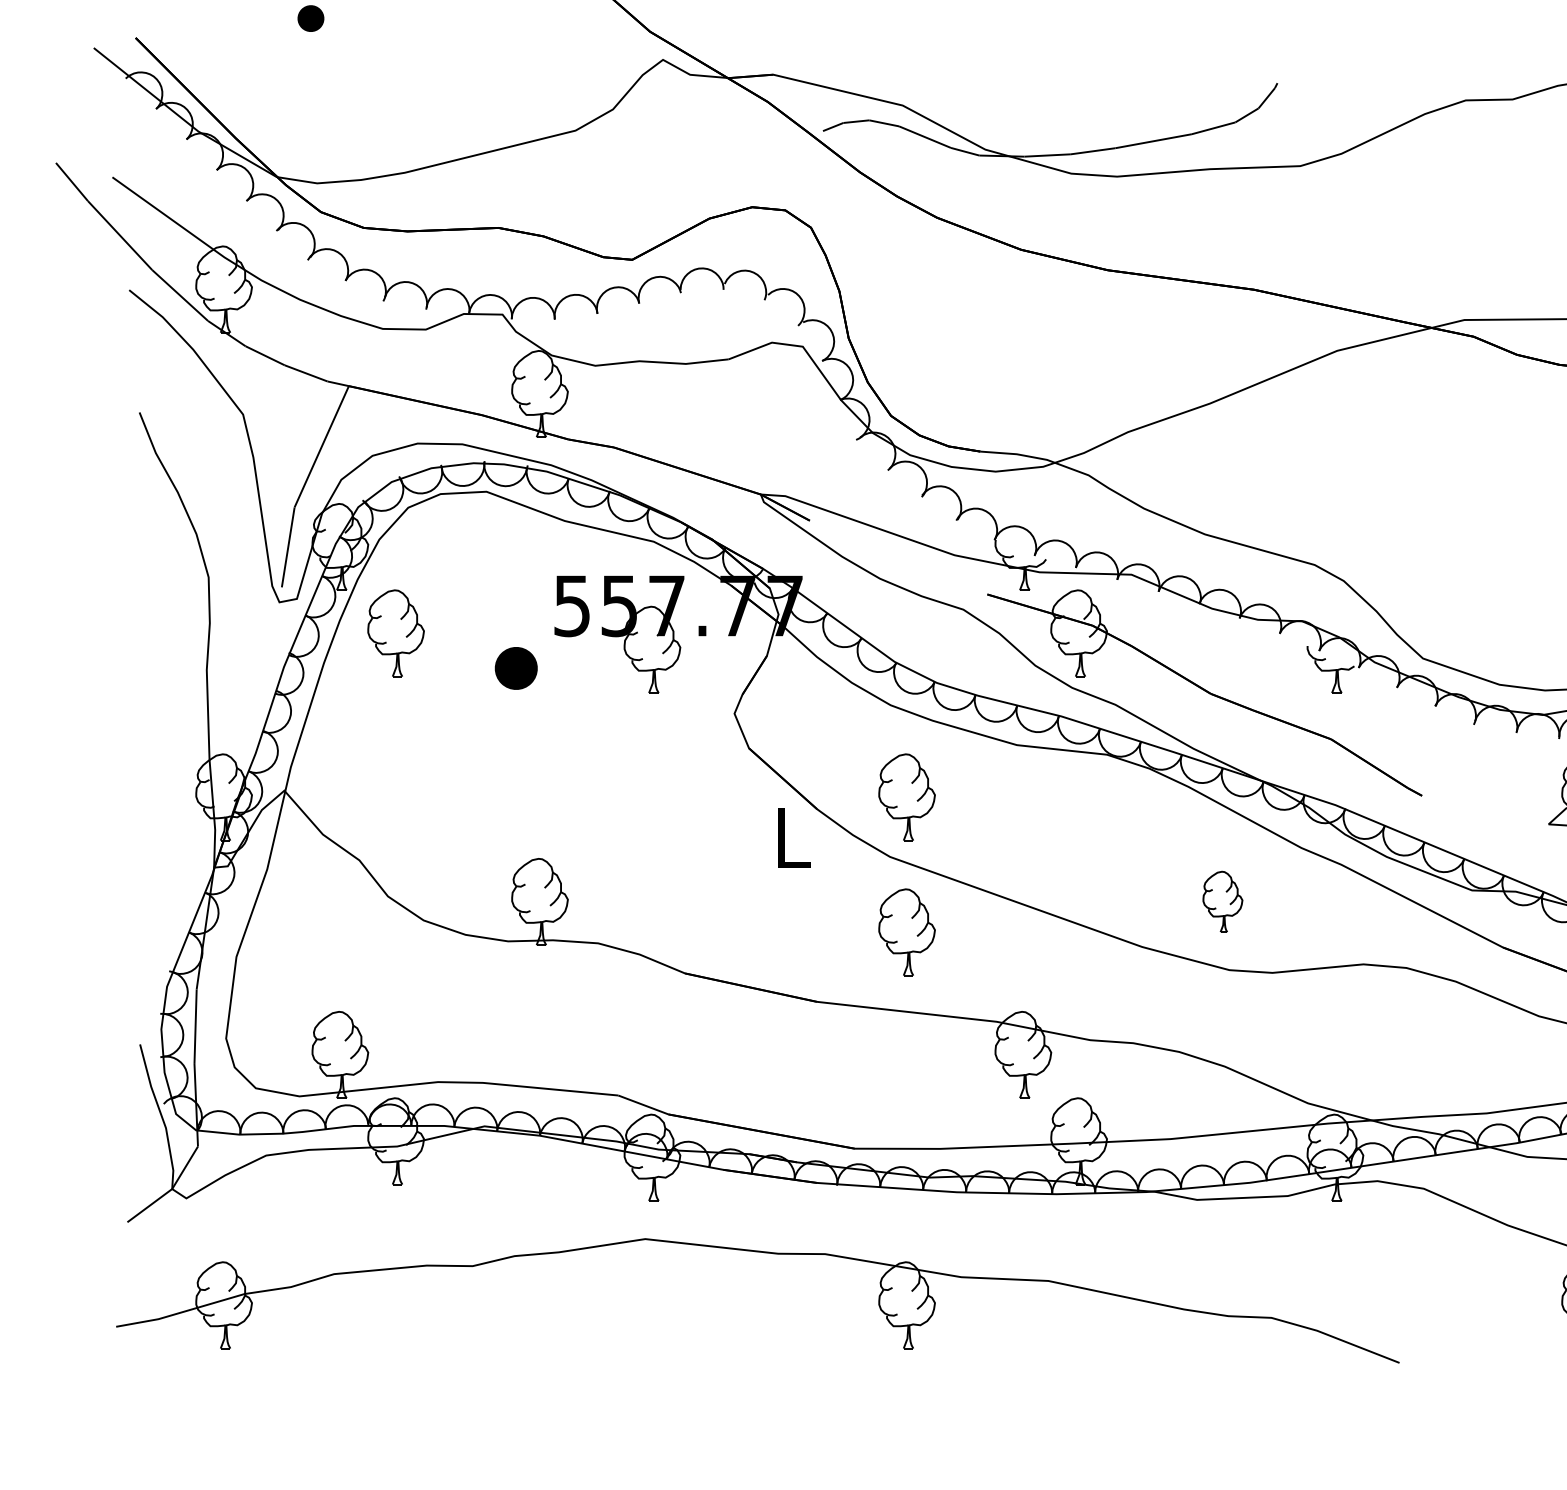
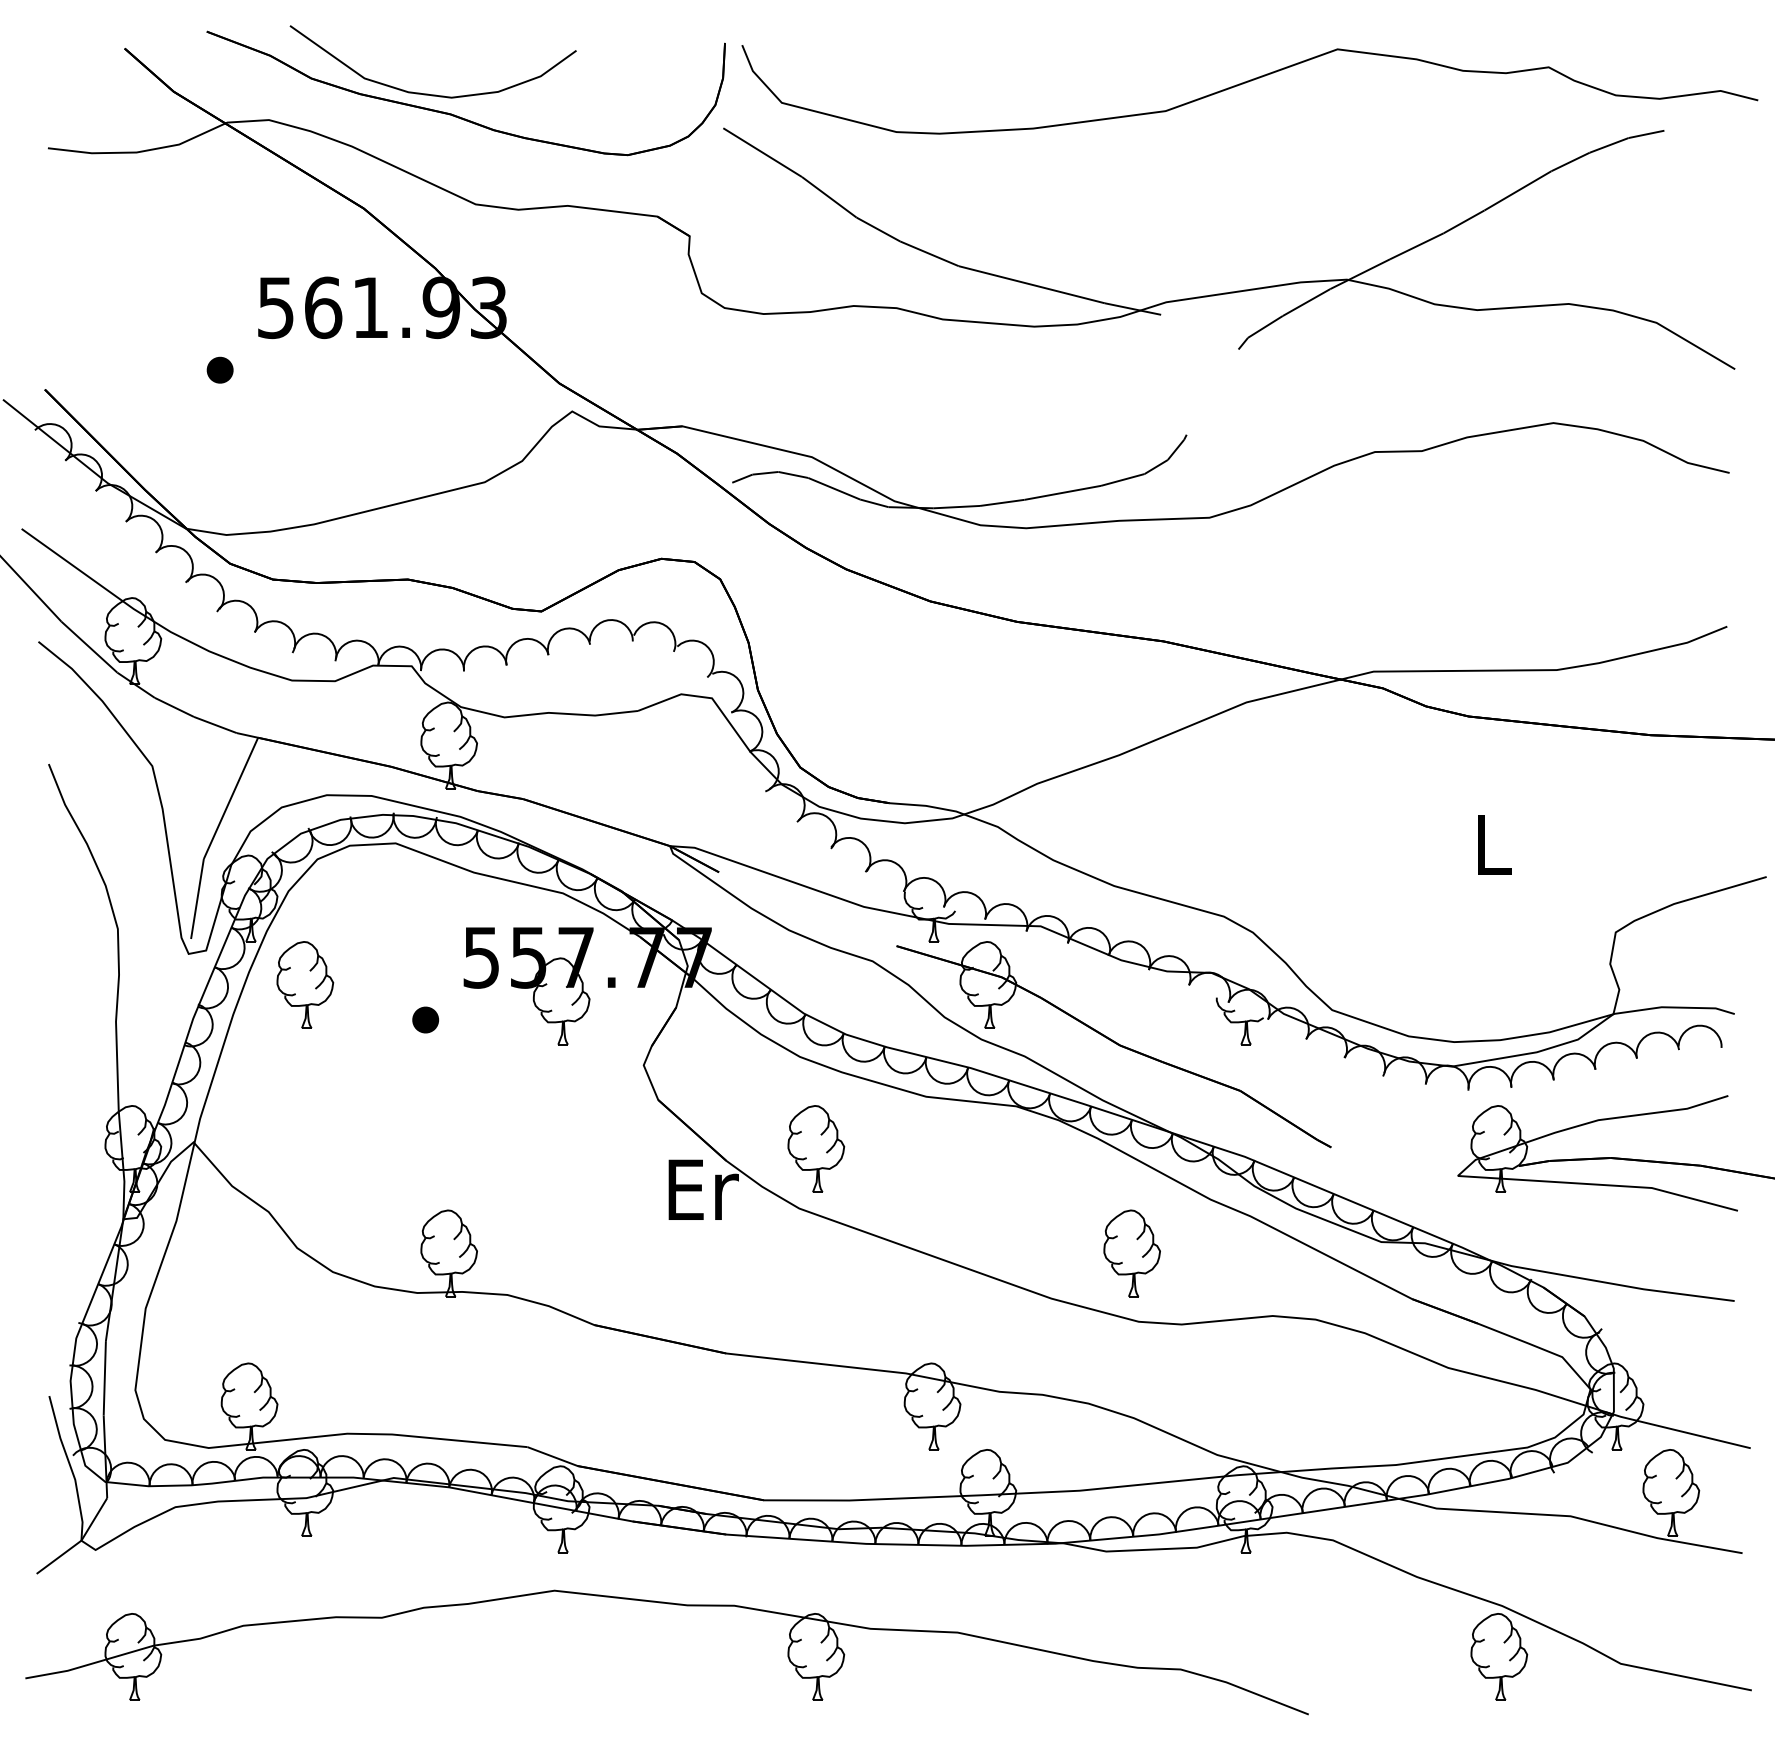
part: (516, 667) -> (425, 1019), size x0.62
text: (794, 837) -> (703, 1189), L -> Er
part: (1222, 901) -> (1131, 1253), size x1.43
part: (907, 931) -> (816, 1283), removed

